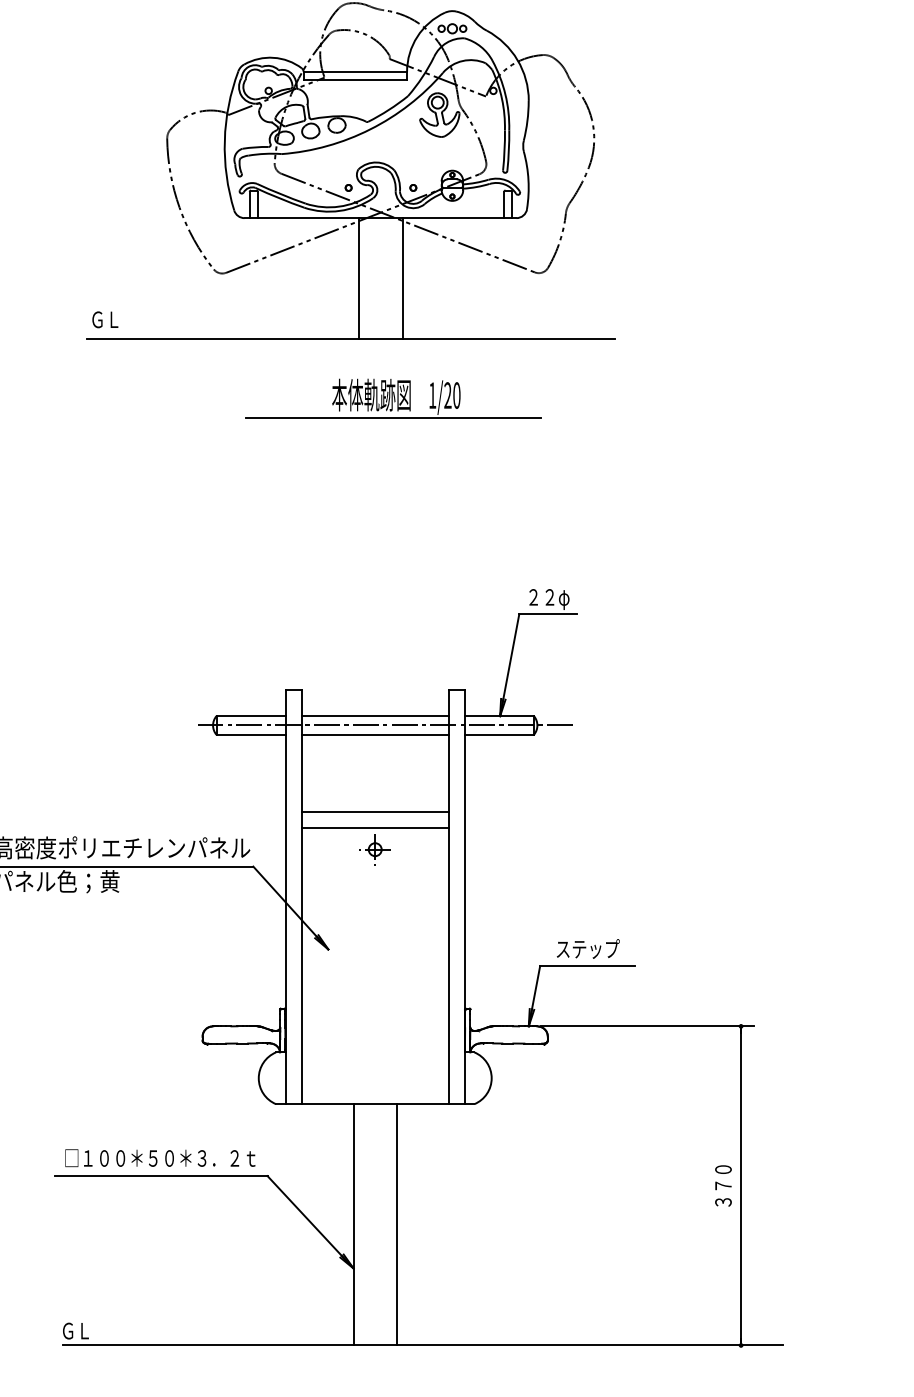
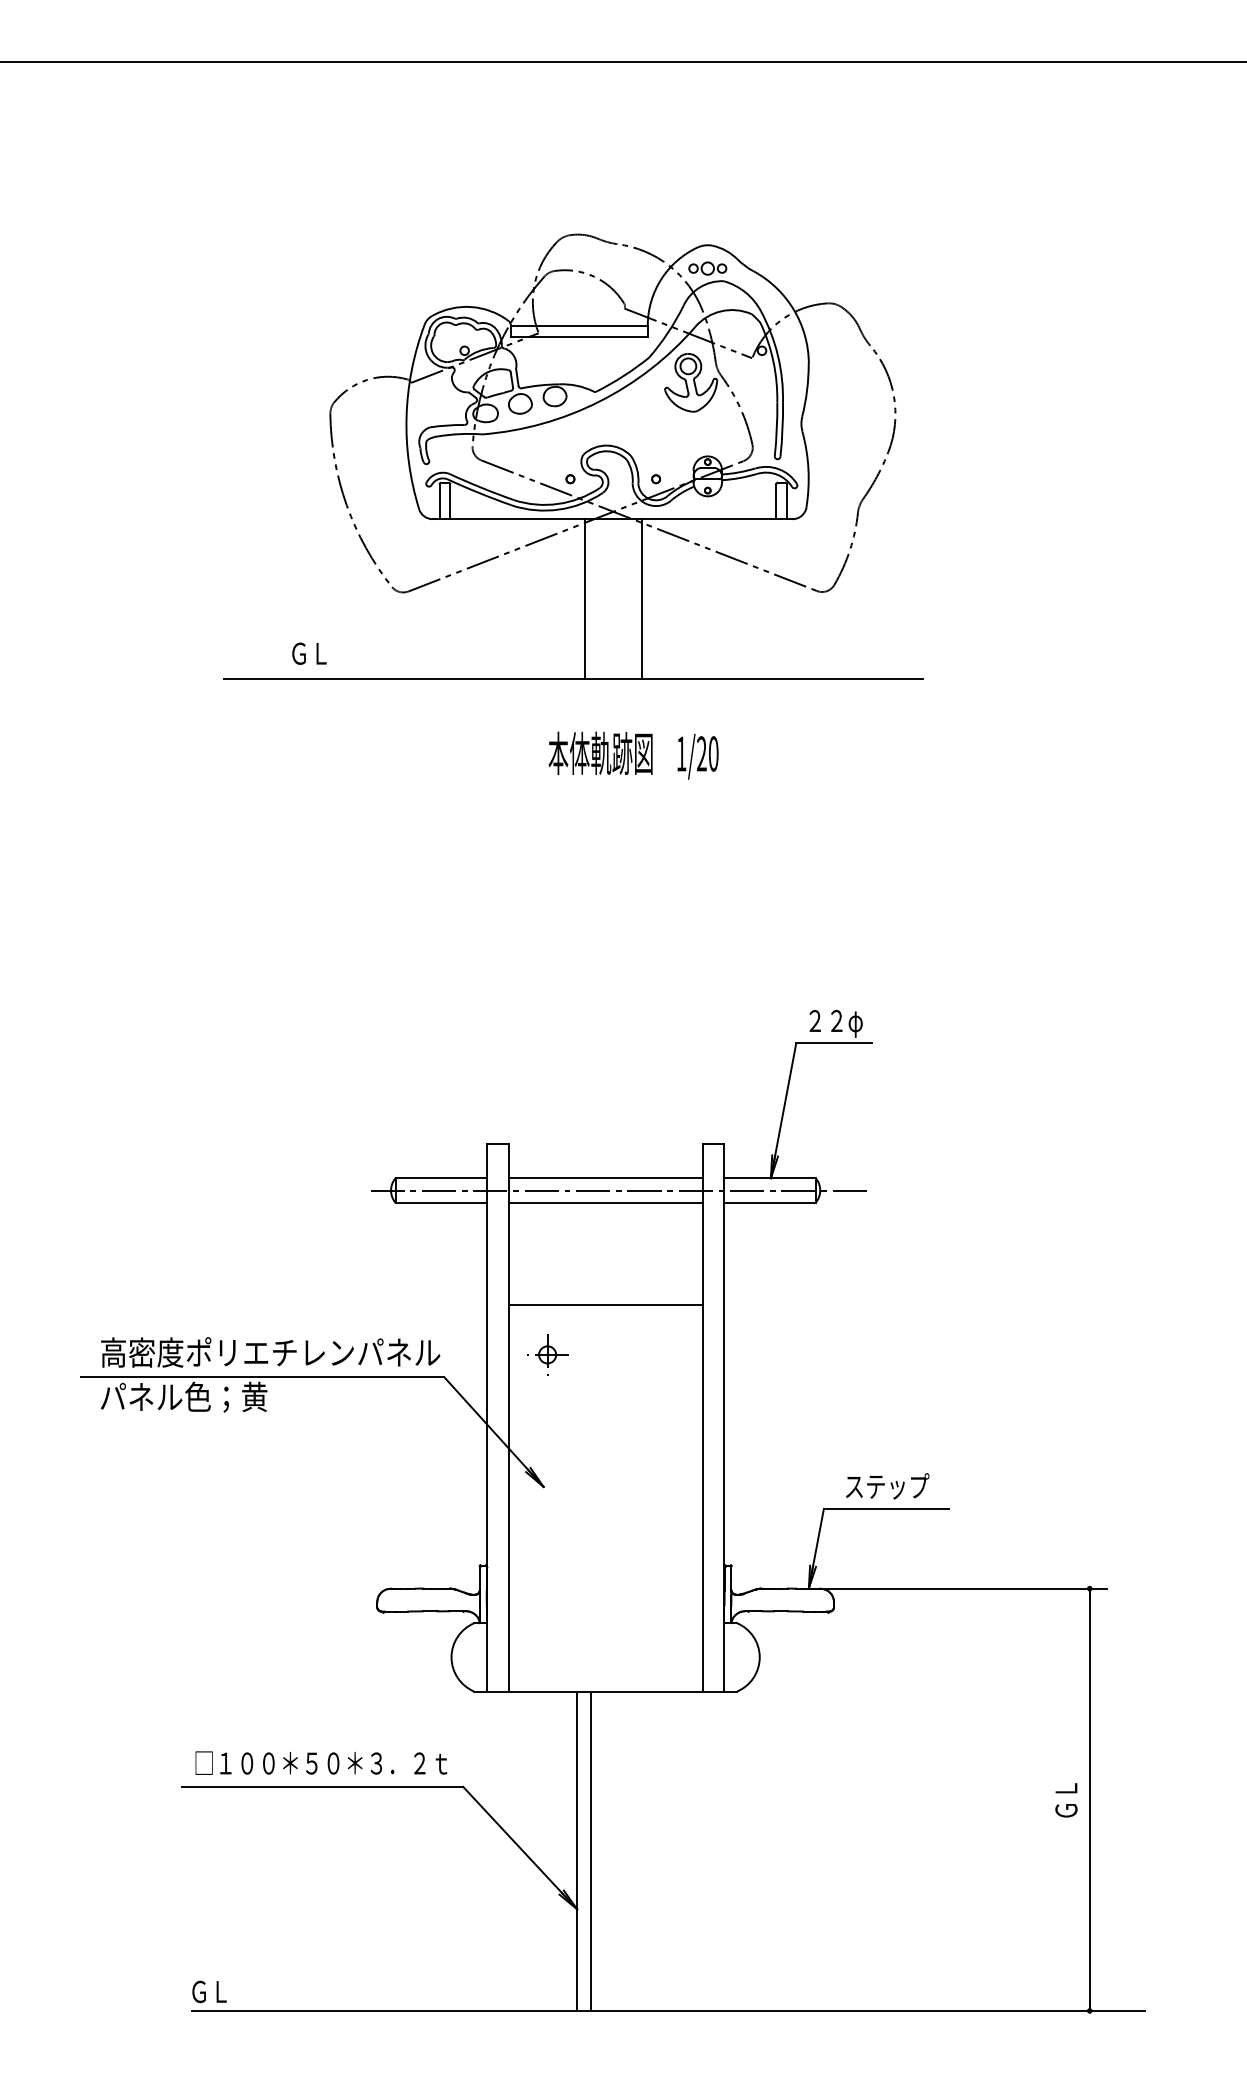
text: (105, 319) -> (309, 653), moved
line: (393, 417) -> (629, 783), removed
line: (375, 828) -> (605, 1326), removed
part: (375, 849) -> (547, 1354), moved
text: (723, 1185) -> (1066, 1799), ３７０ -> ＧＬ
line: (397, 1224) -> (591, 1850), moved

